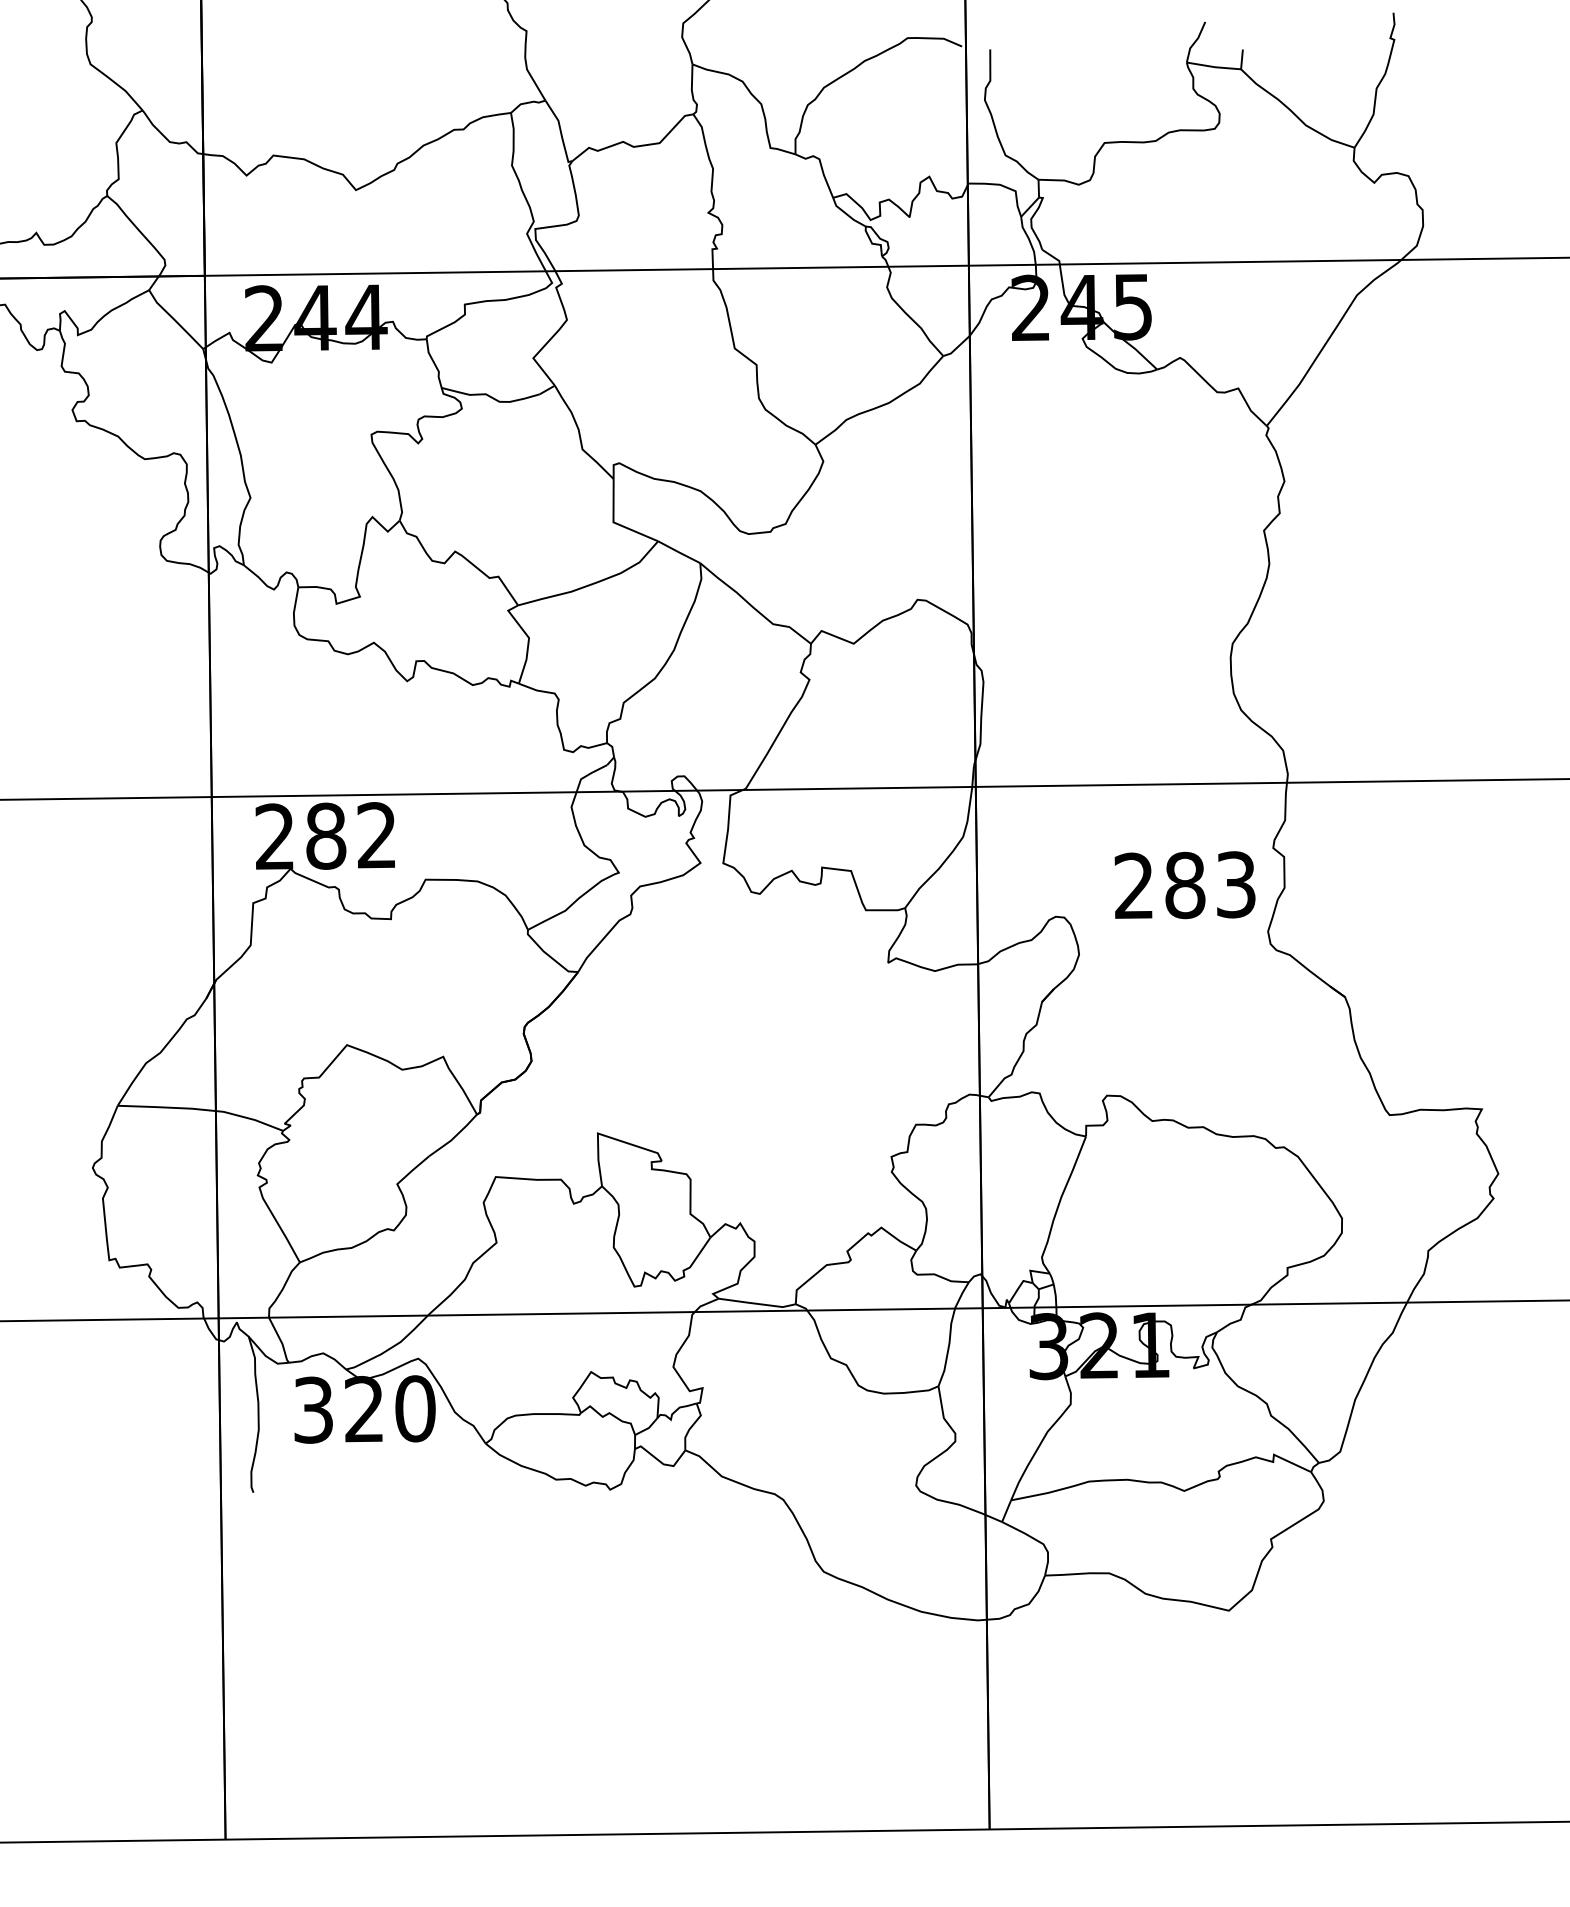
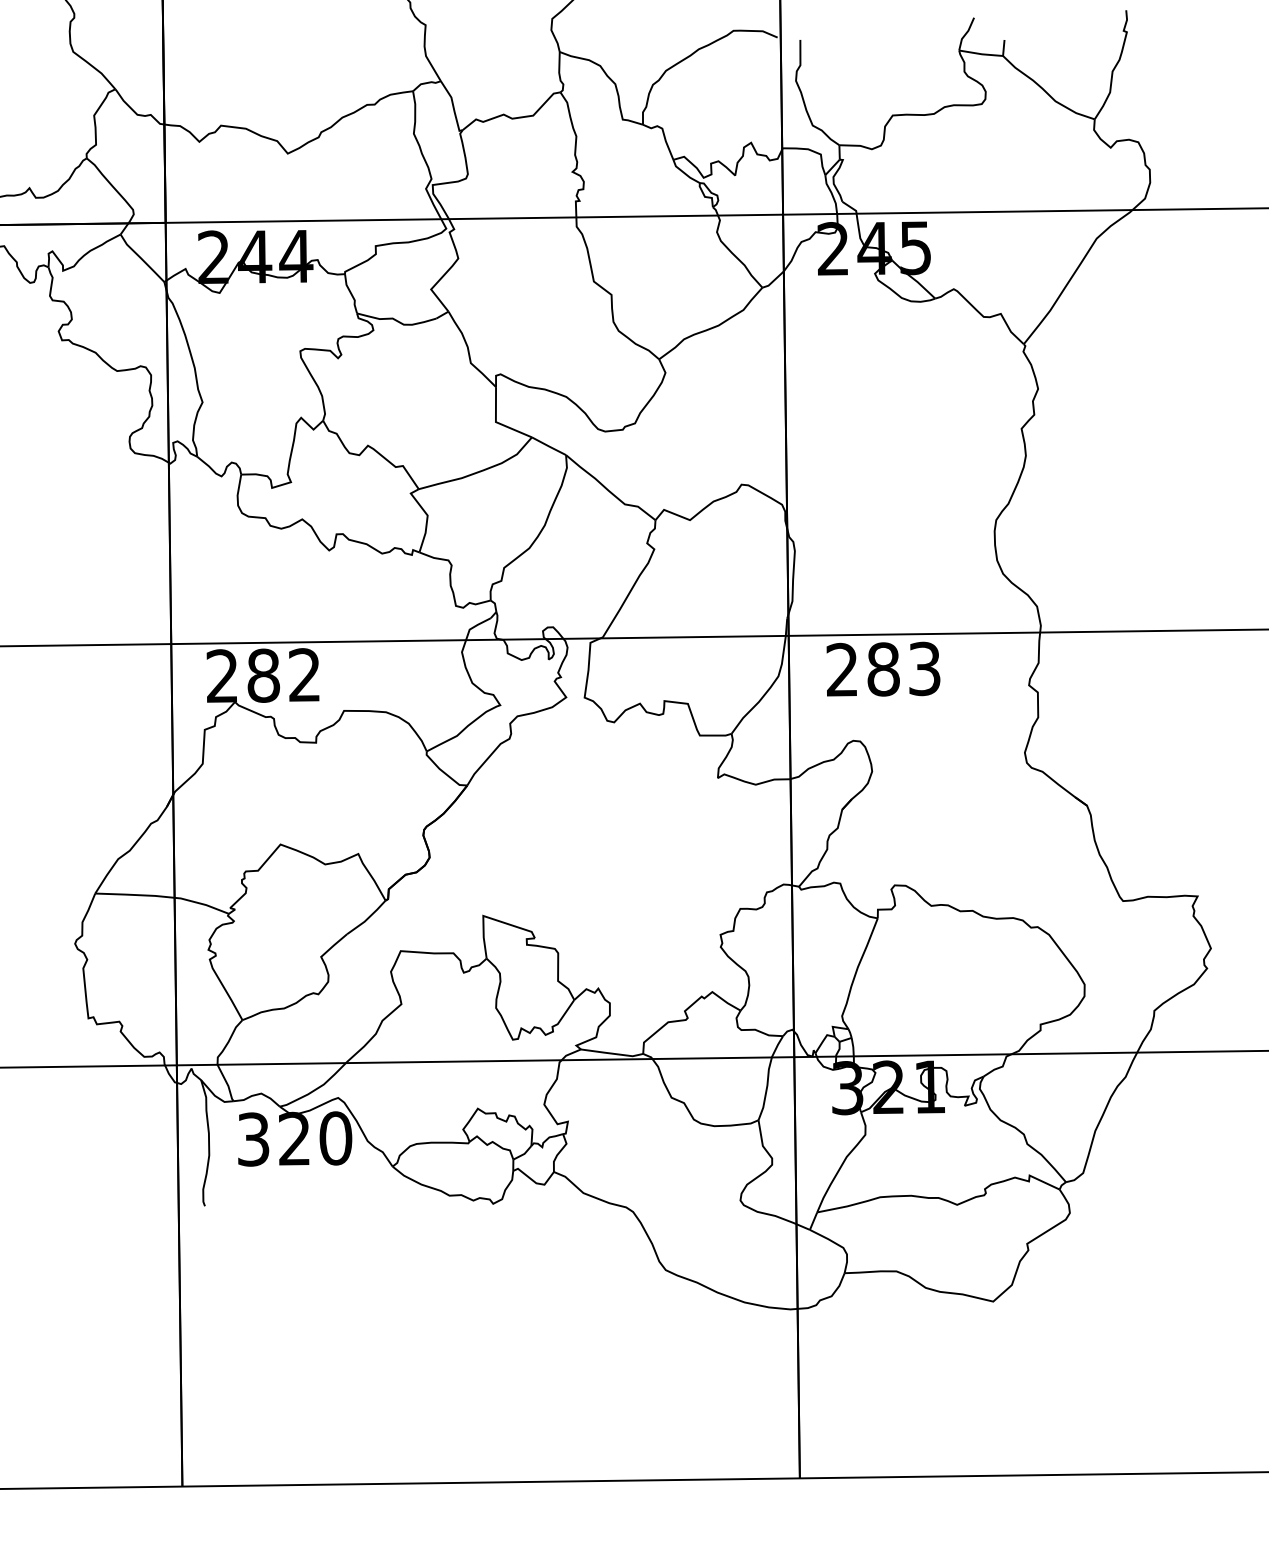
text: (1184, 885) -> (882, 669), moved

